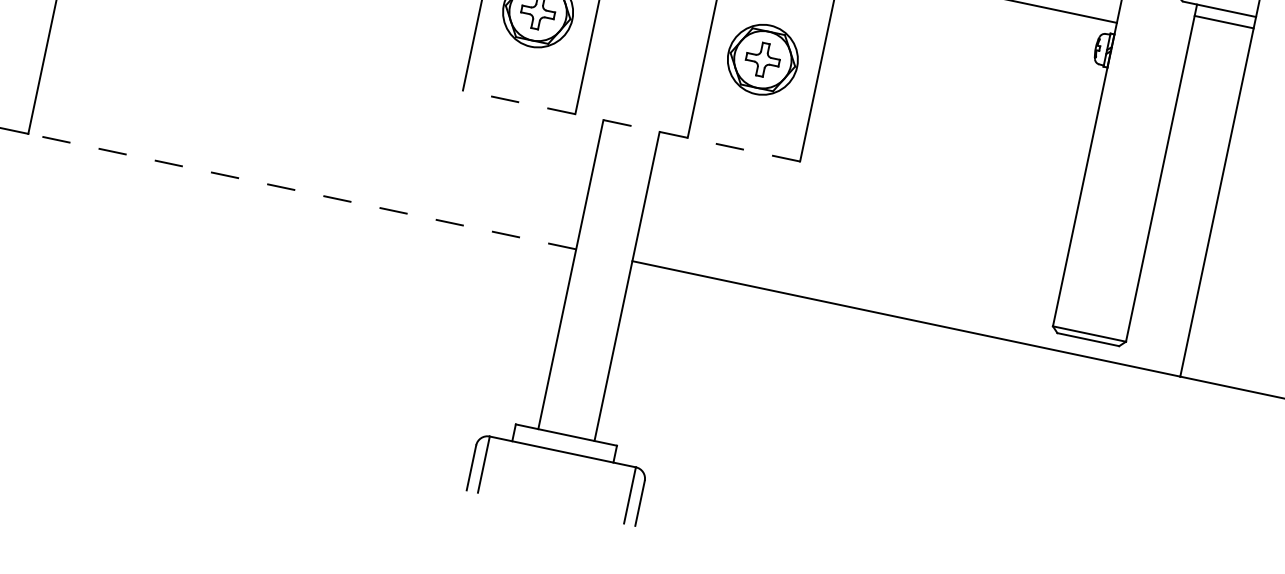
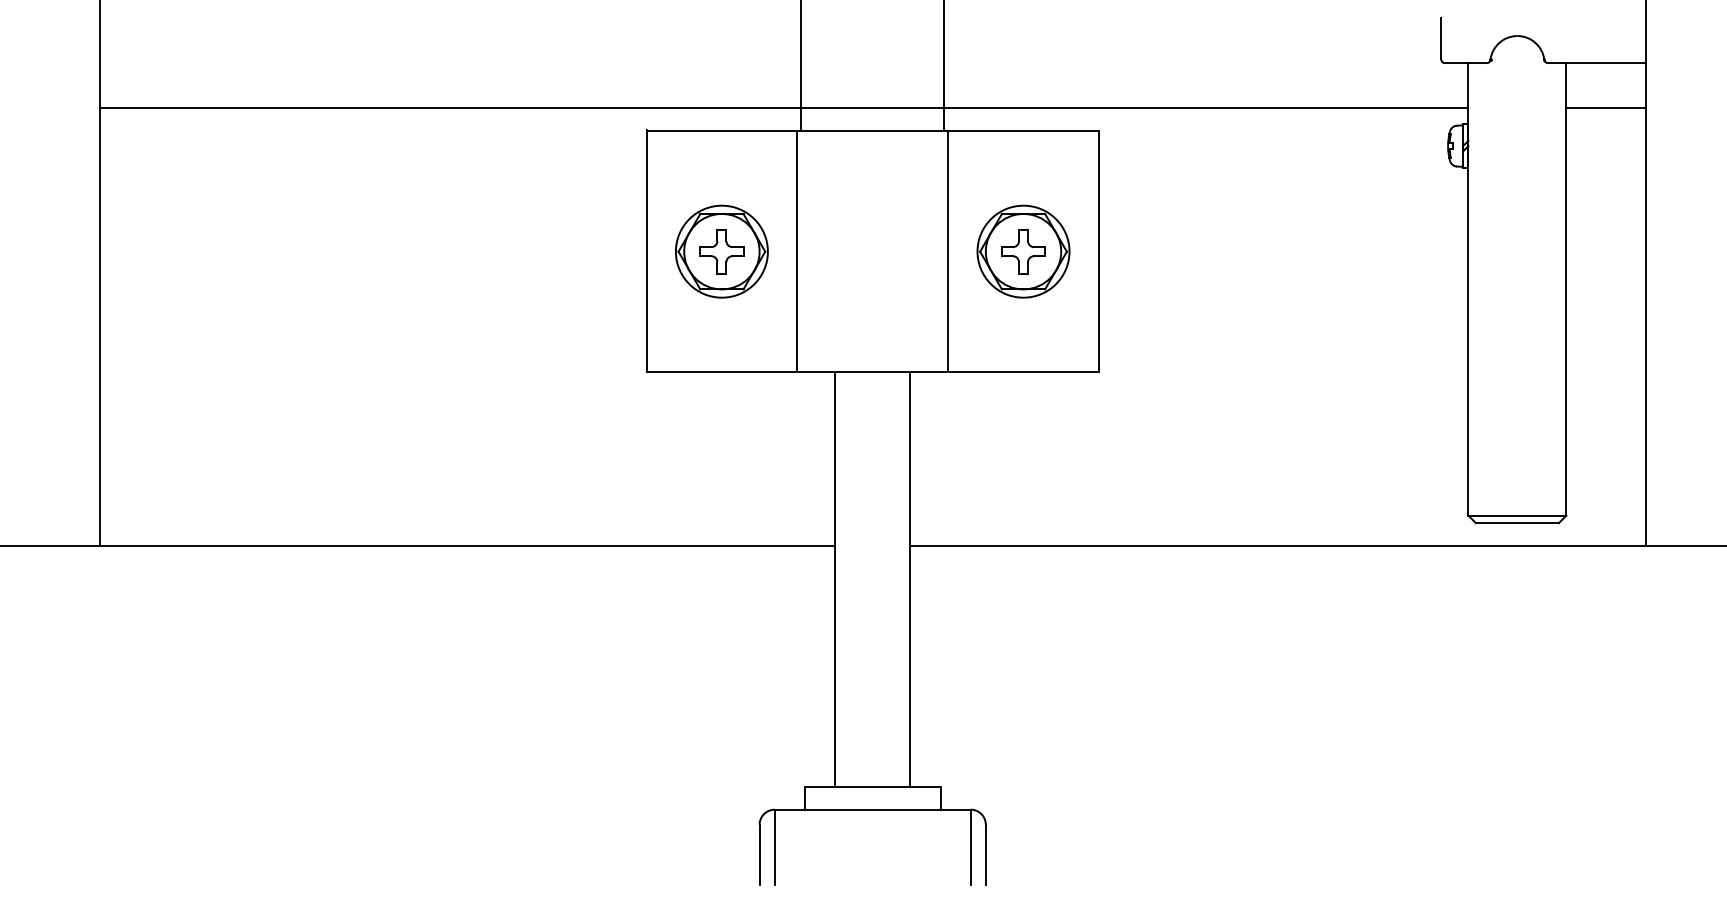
line: (1223, 22) -> (1605, 108), moved
line: (631, 126) -> (872, 372), dashed -> solid
line: (302, 191) -> (467, 545), dashed -> solid

